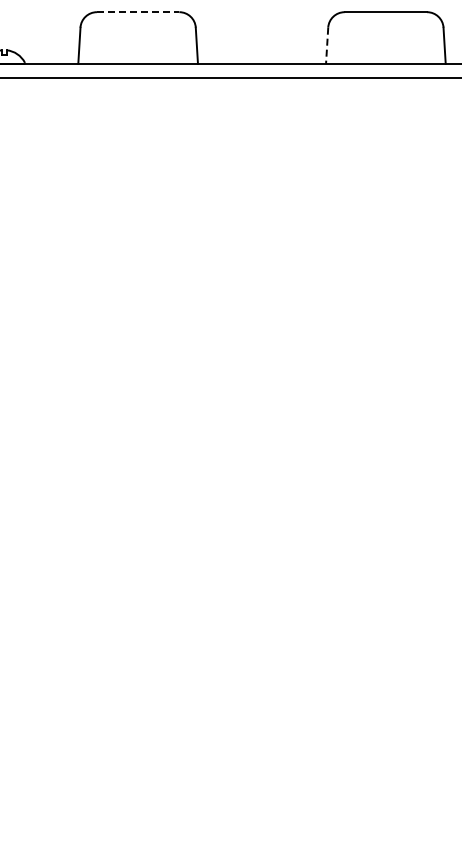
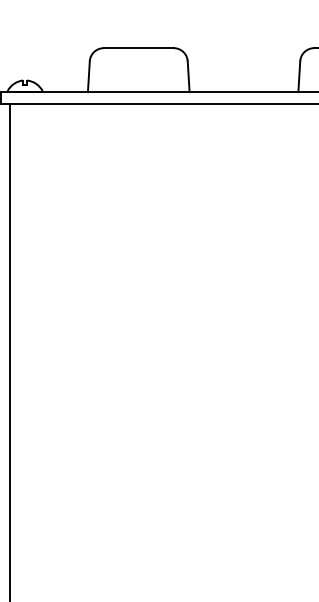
line: (138, 12) -> (139, 48), dashed -> solid
line: (327, 46) -> (299, 77), dashed -> solid

